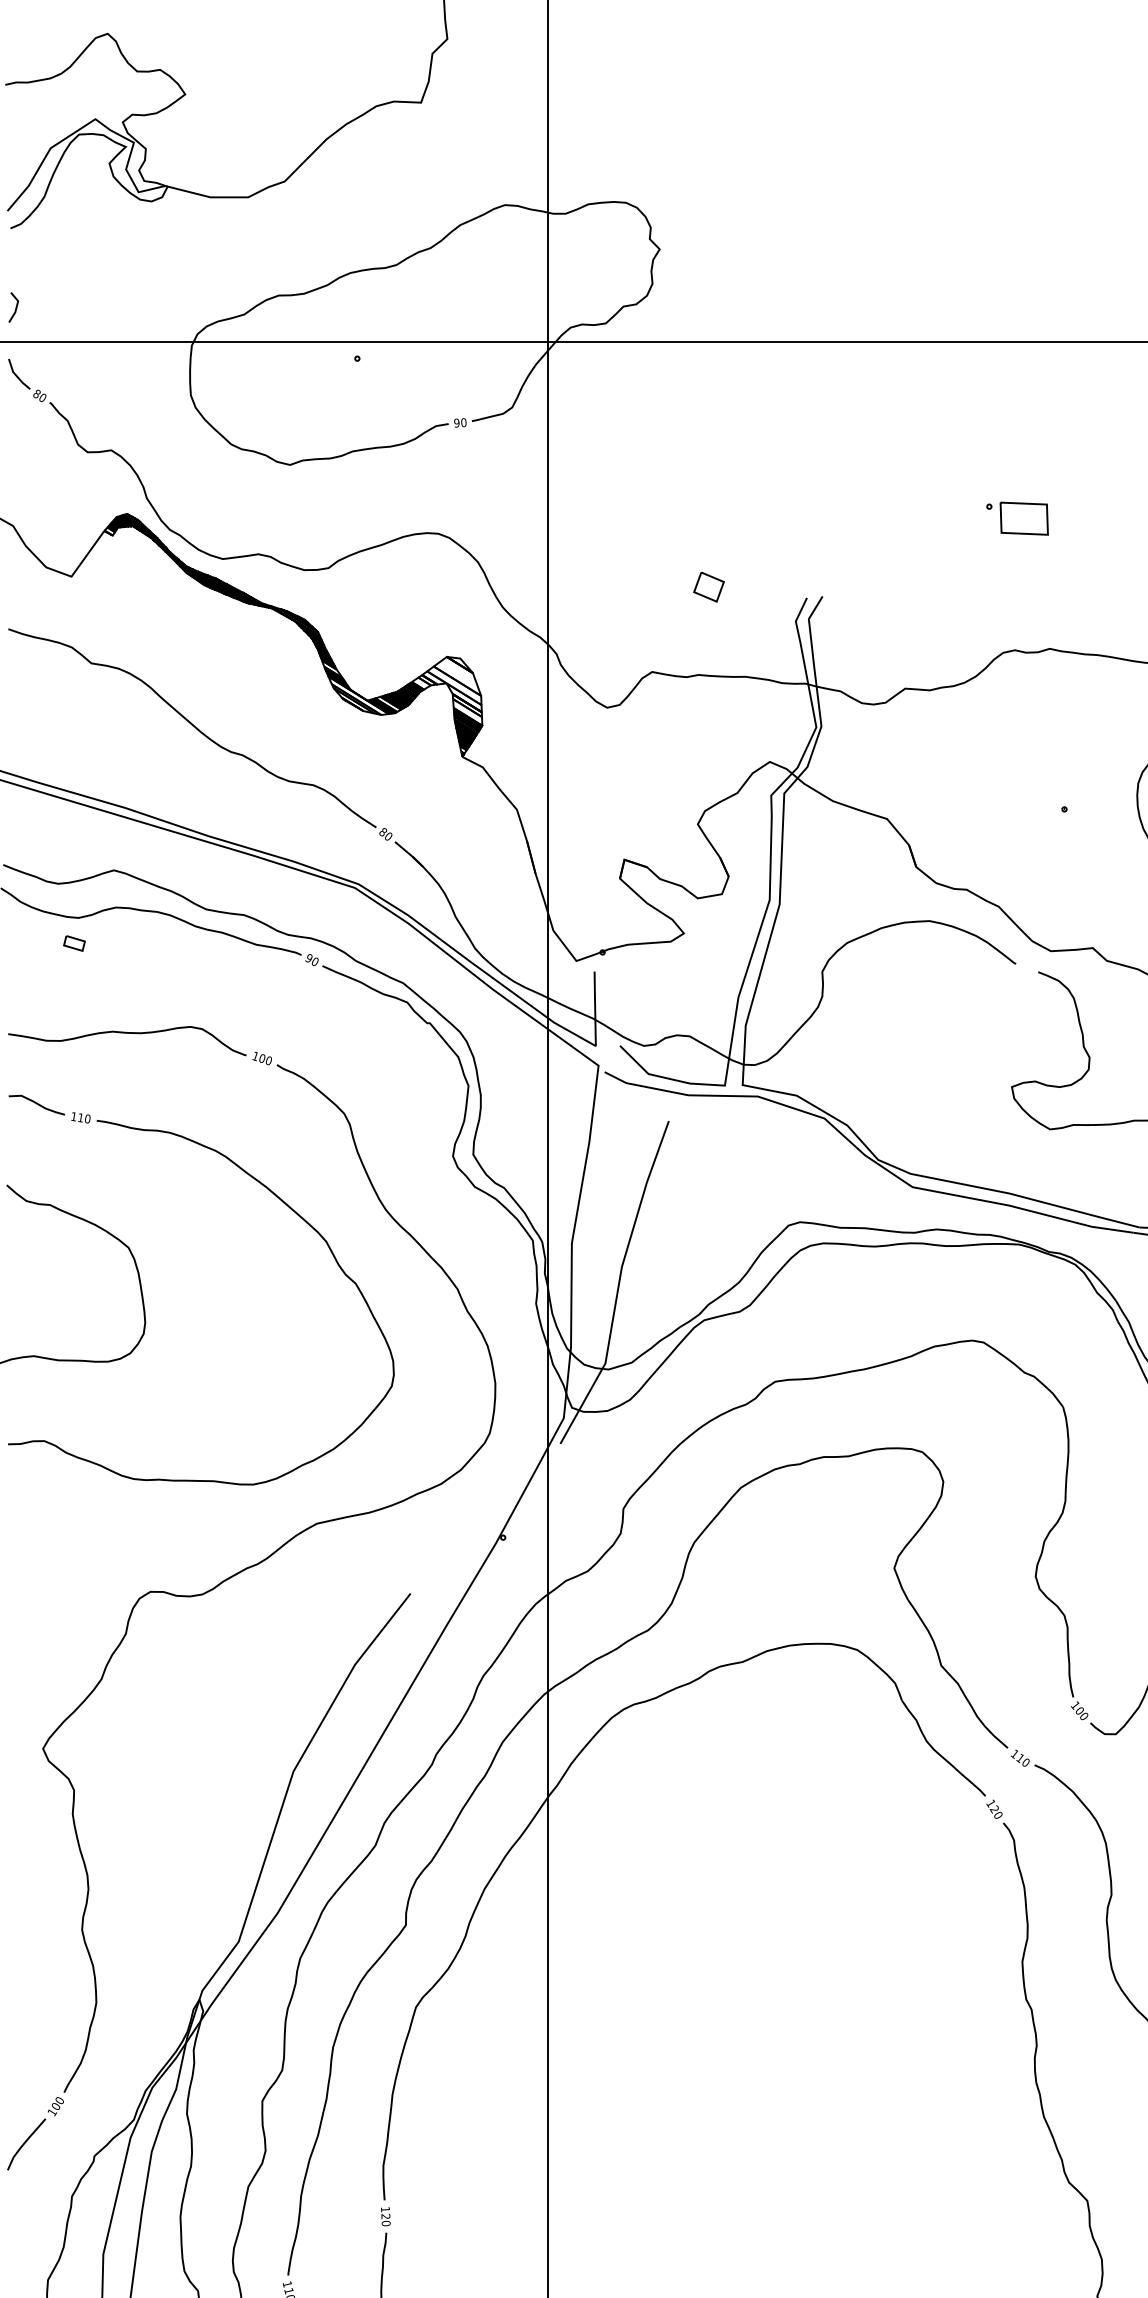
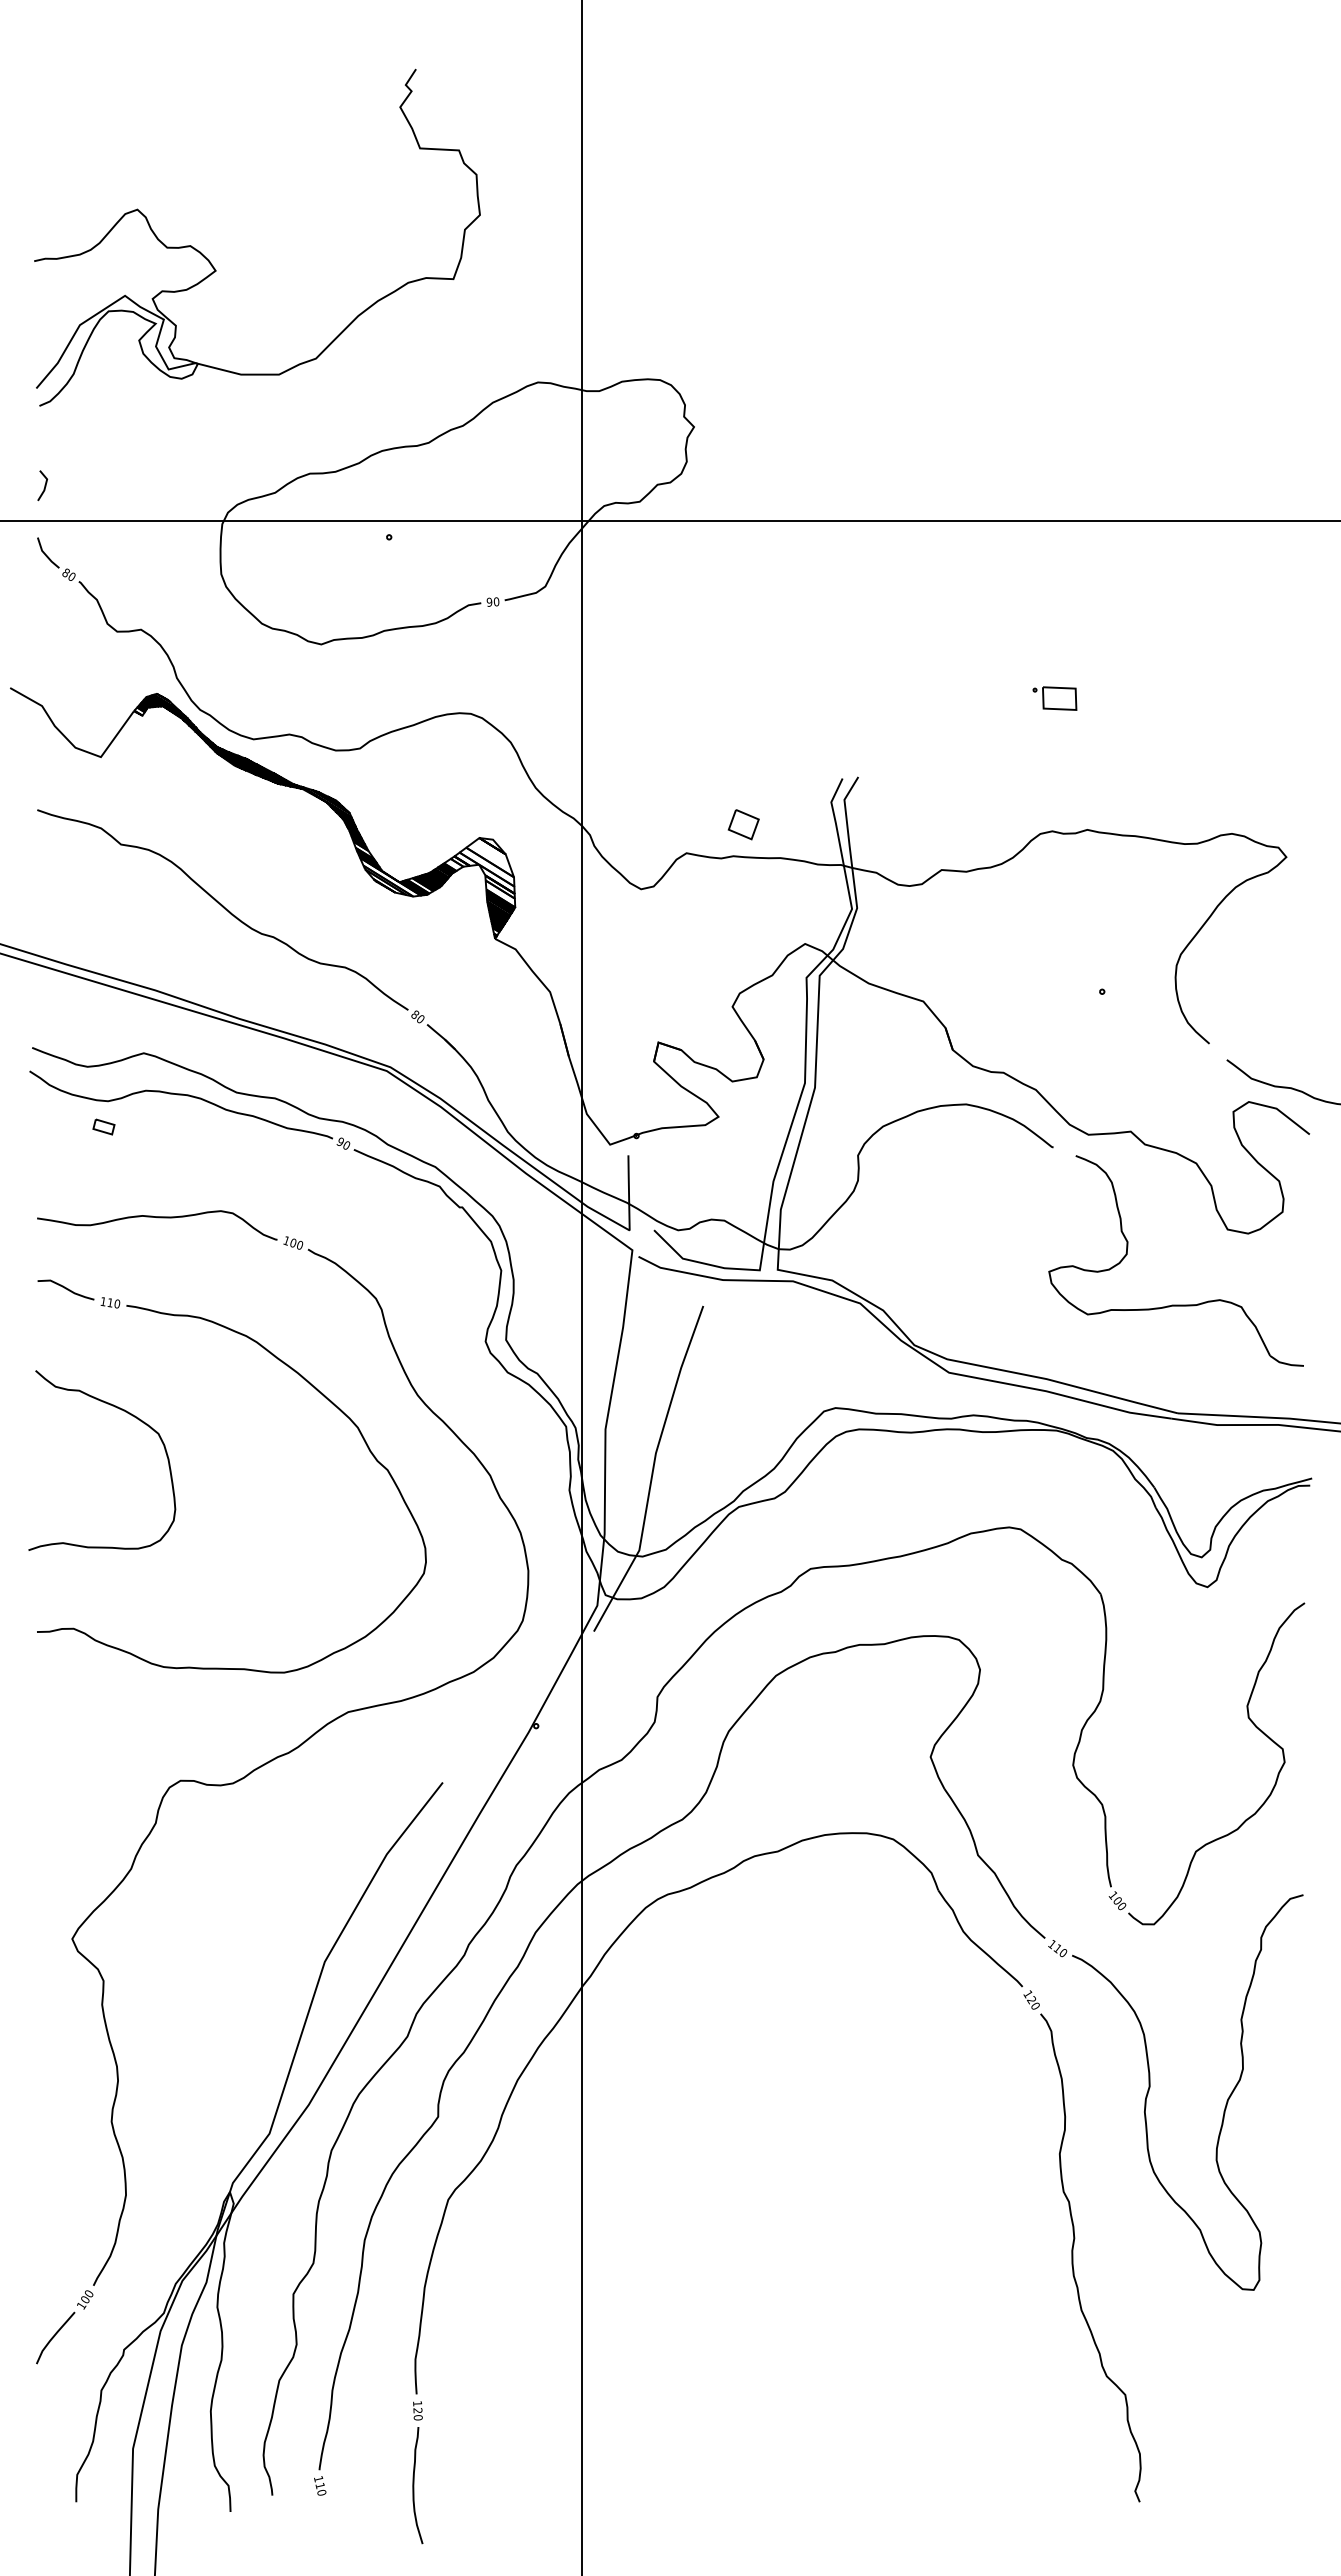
part: (1017, 518) -> (1054, 698), size x0.7
part: (708, 586) -> (743, 824), moved

